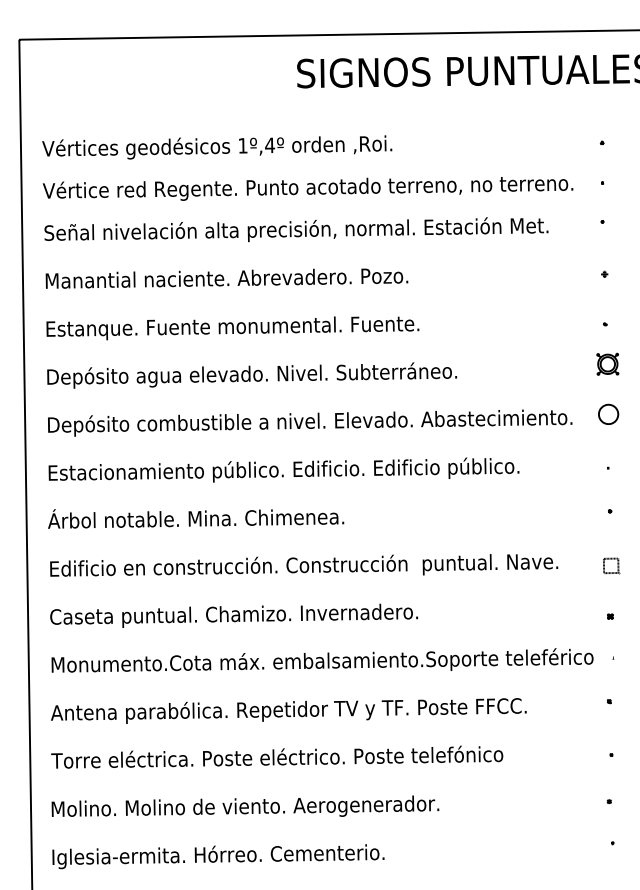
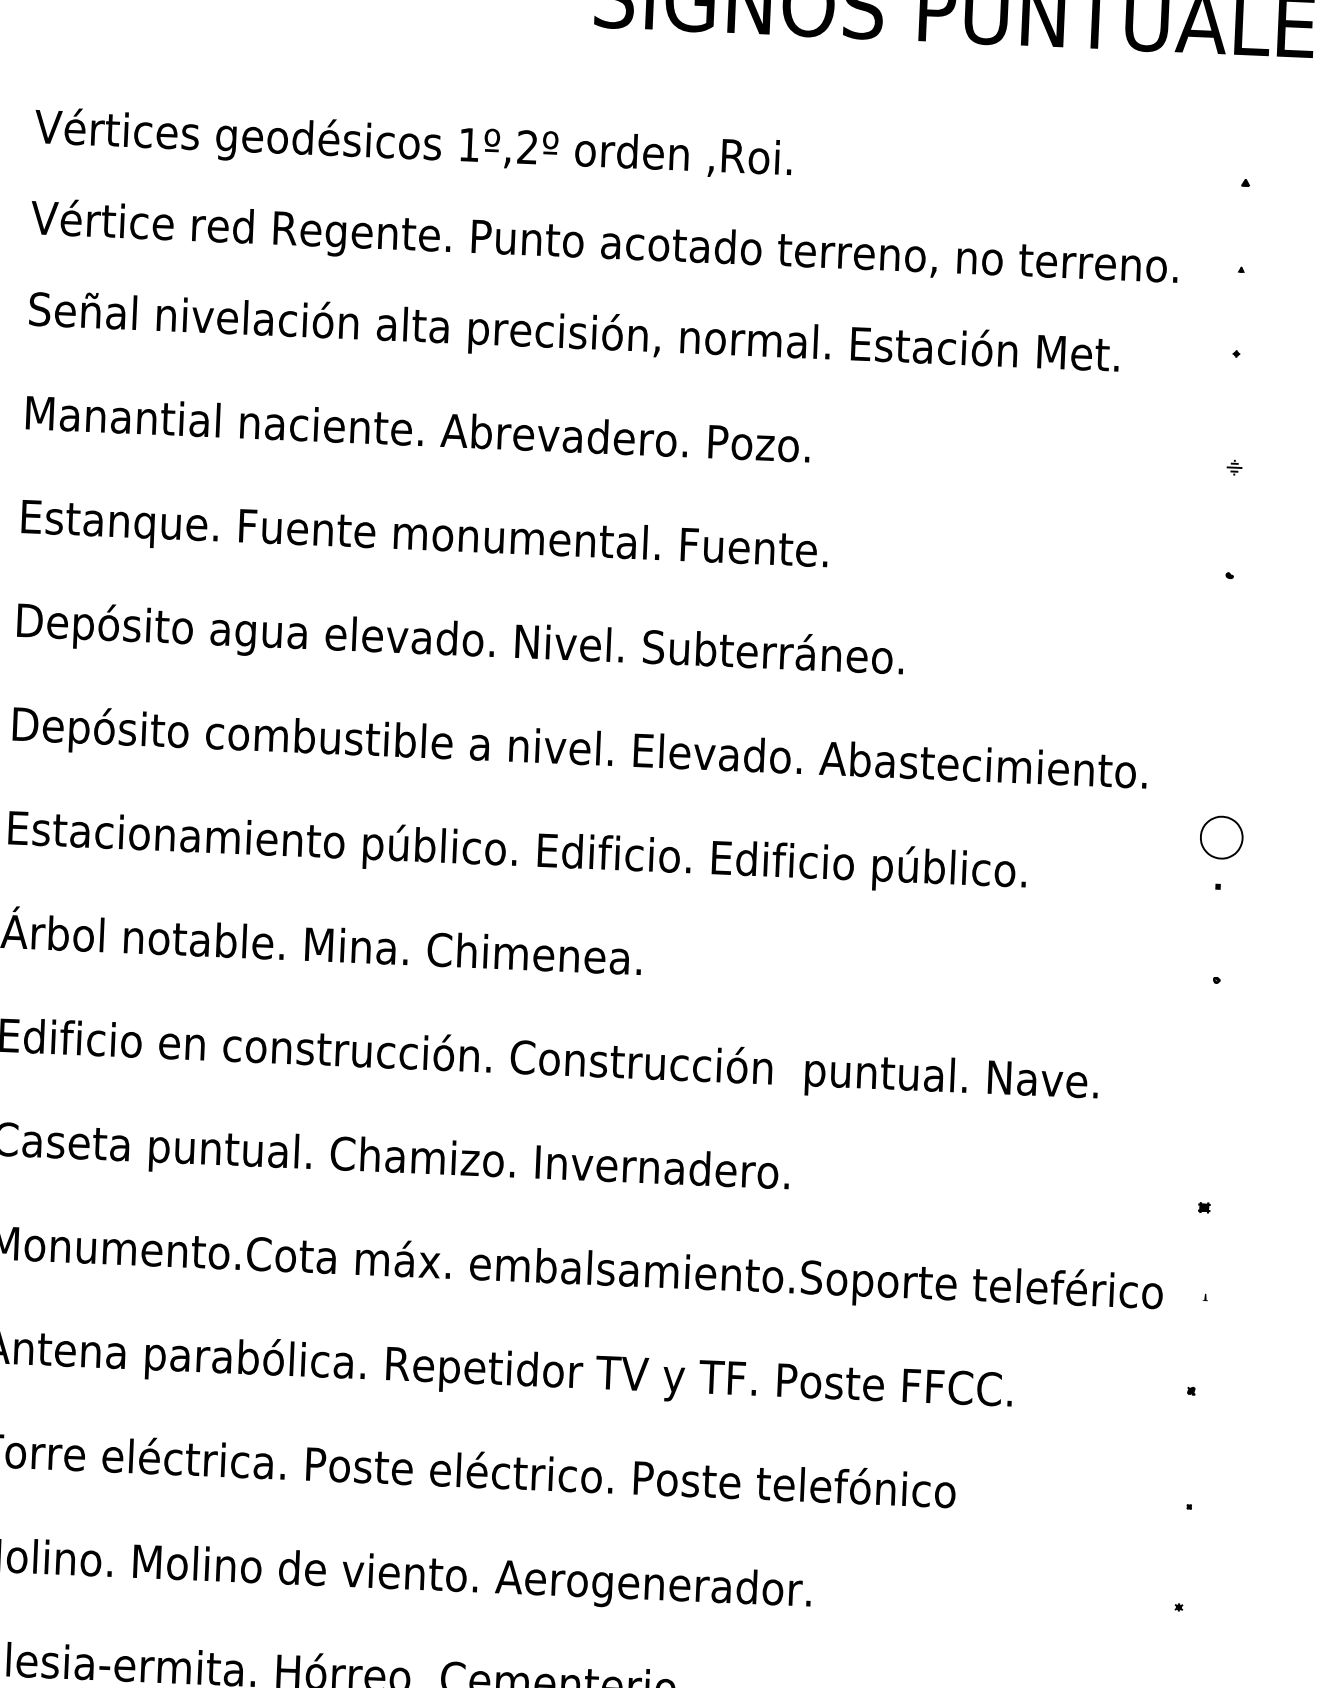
text: (269, 145) -> (526, 147), 1º,4º -> 1º,2º
part: (607, 363) -> (1229, 660), removed
part: (608, 413) -> (1221, 835), moved
part: (611, 565) -> (1213, 1097), removed

